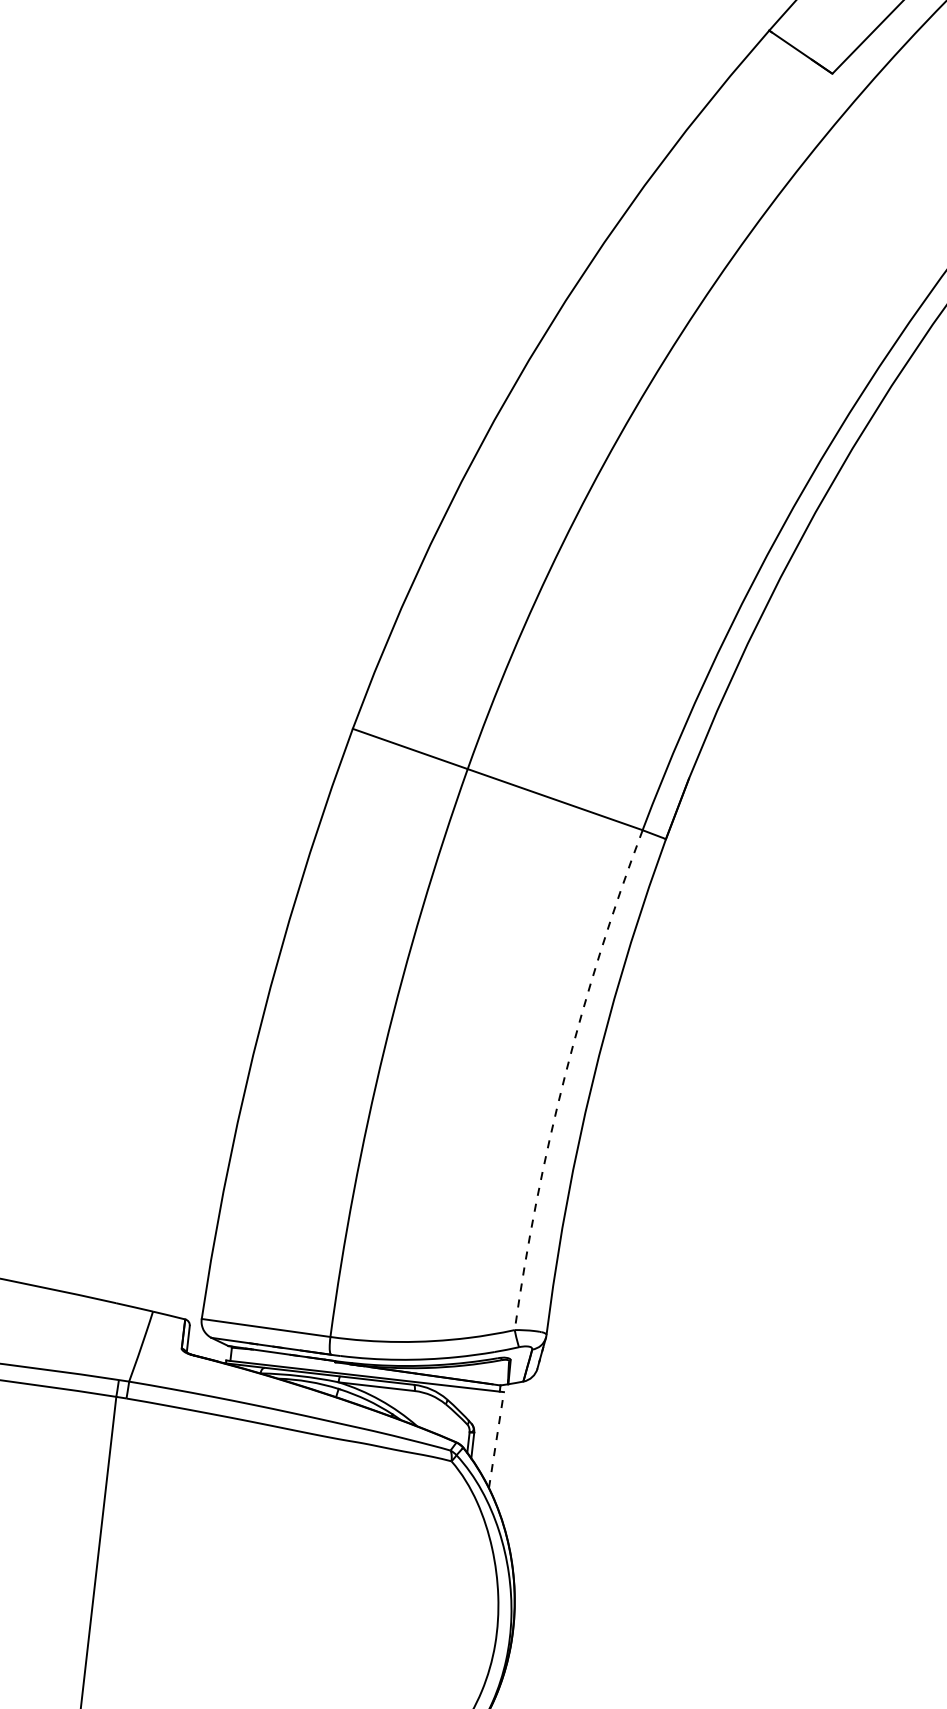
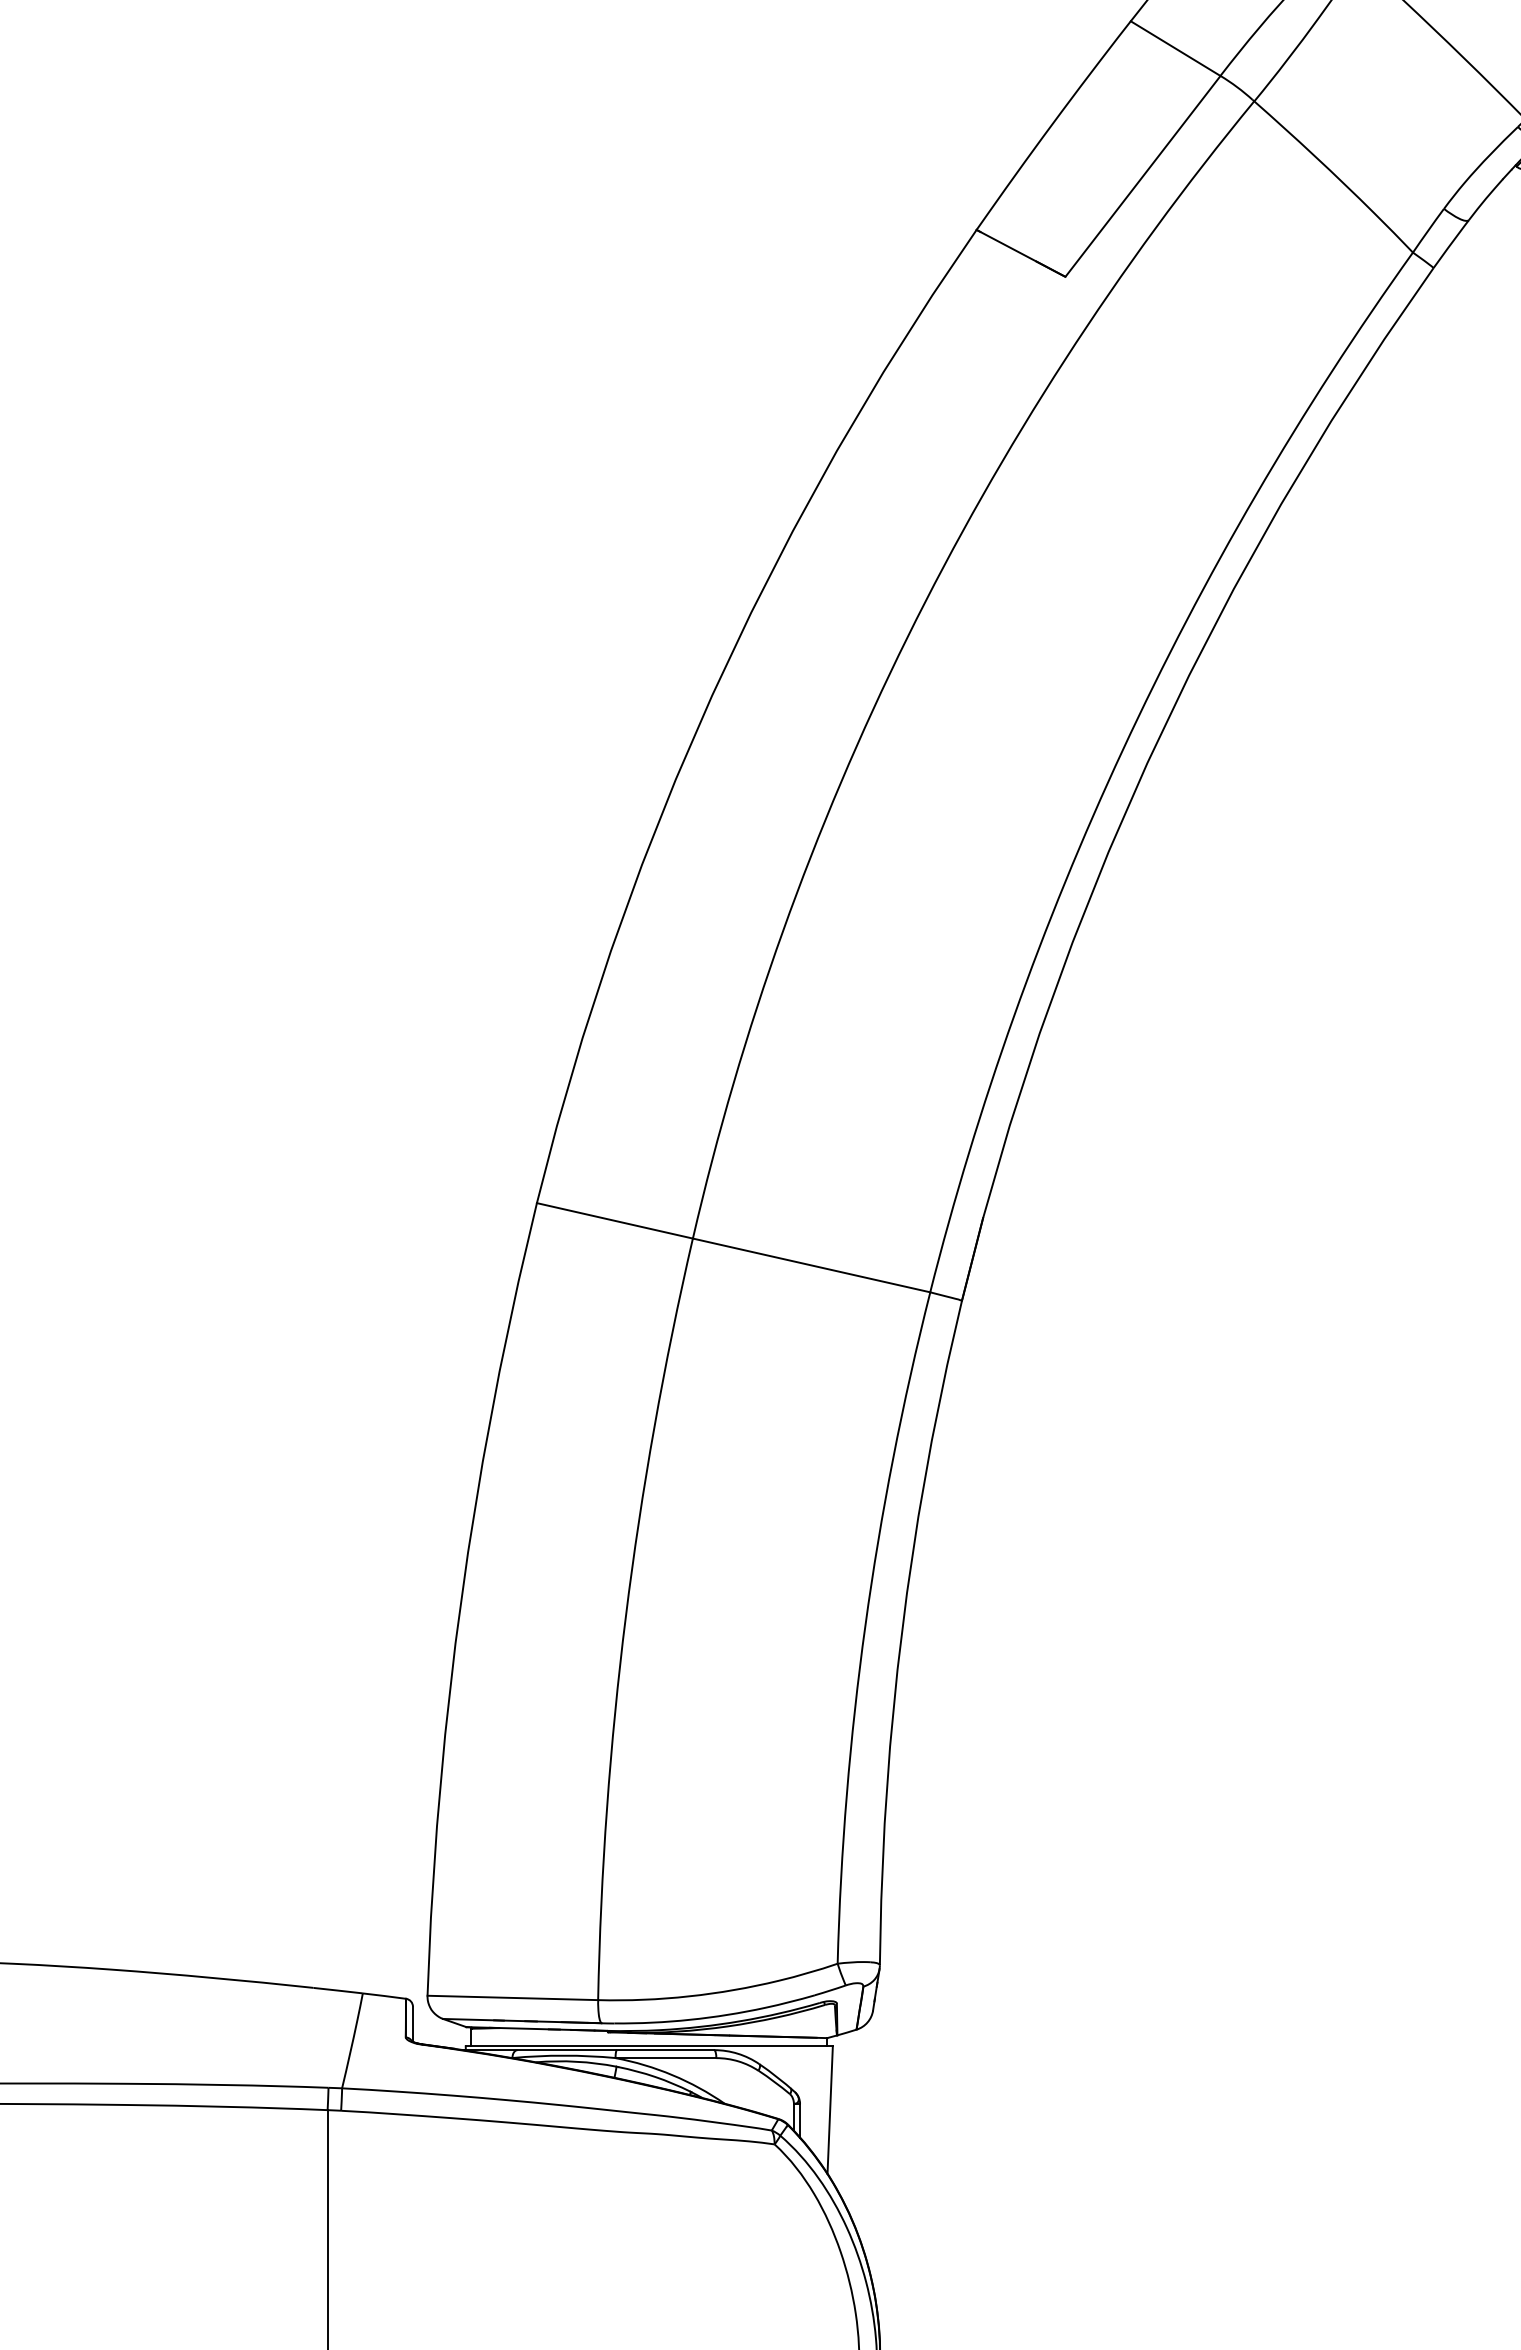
arc: (564, 1076) -> (865, 1625), dashed -> solid
line: (496, 1440) -> (830, 2110), dashed -> solid

